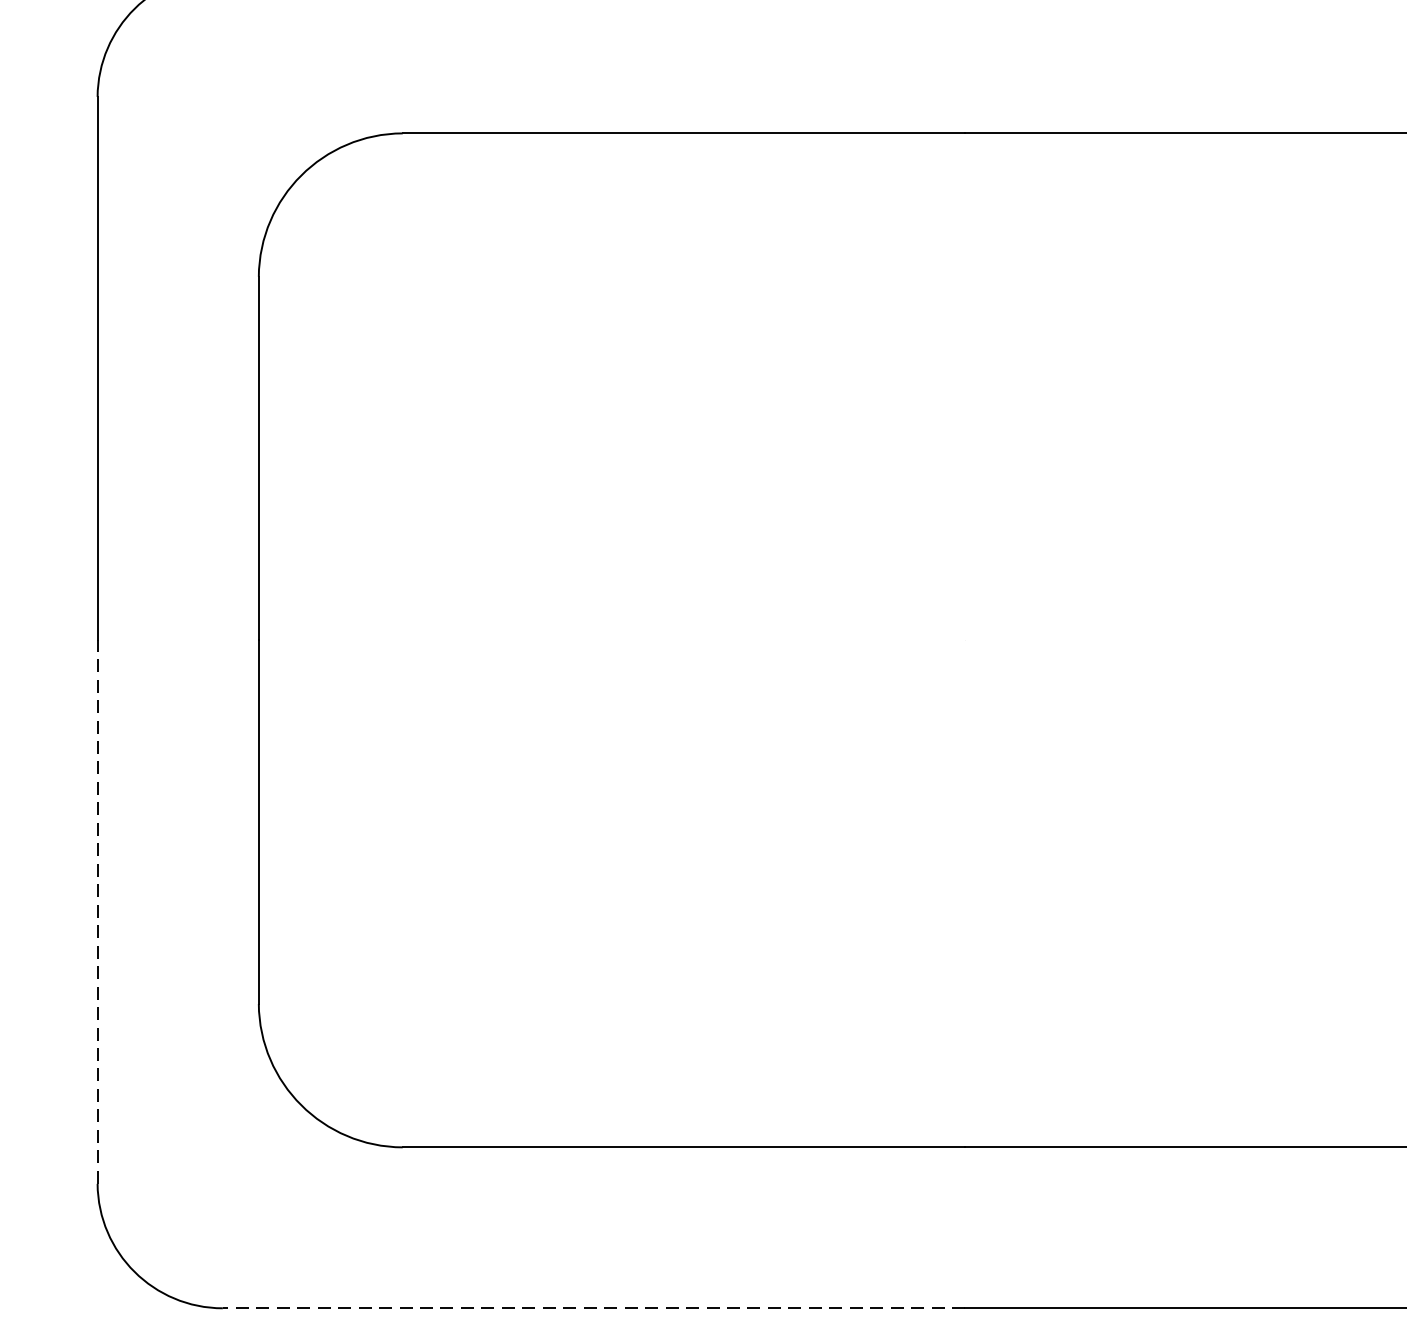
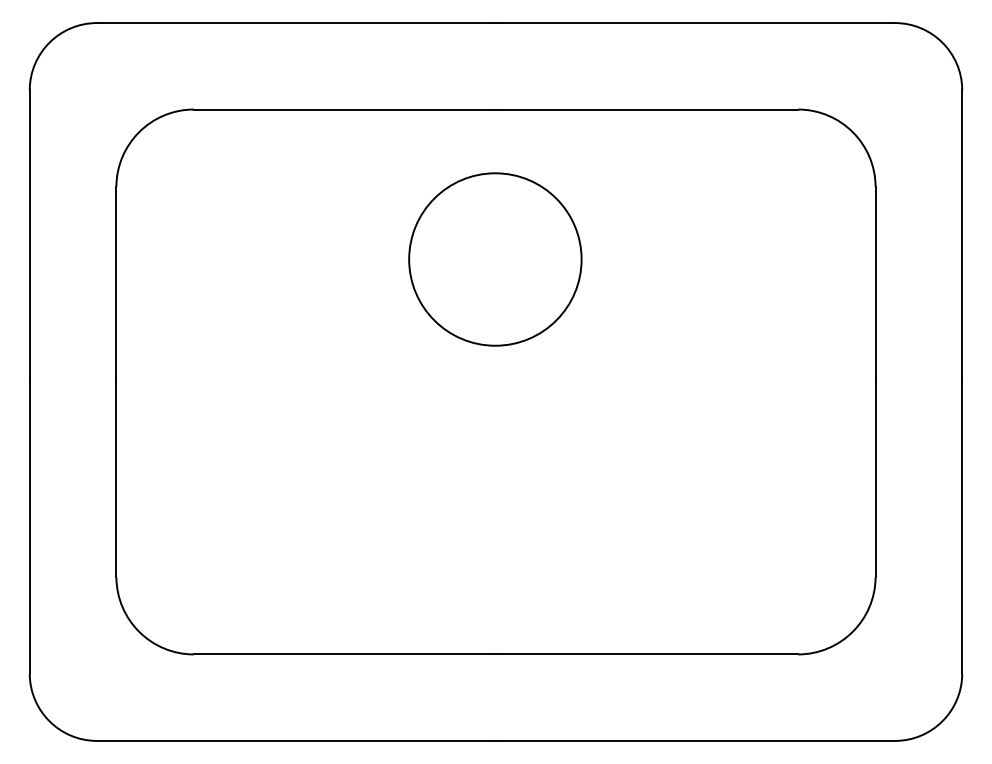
circle: (964, 412) -> (495, 259), added
line: (97, 911) -> (29, 527), dashed -> solid
line: (593, 1307) -> (296, 740), dashed -> solid

